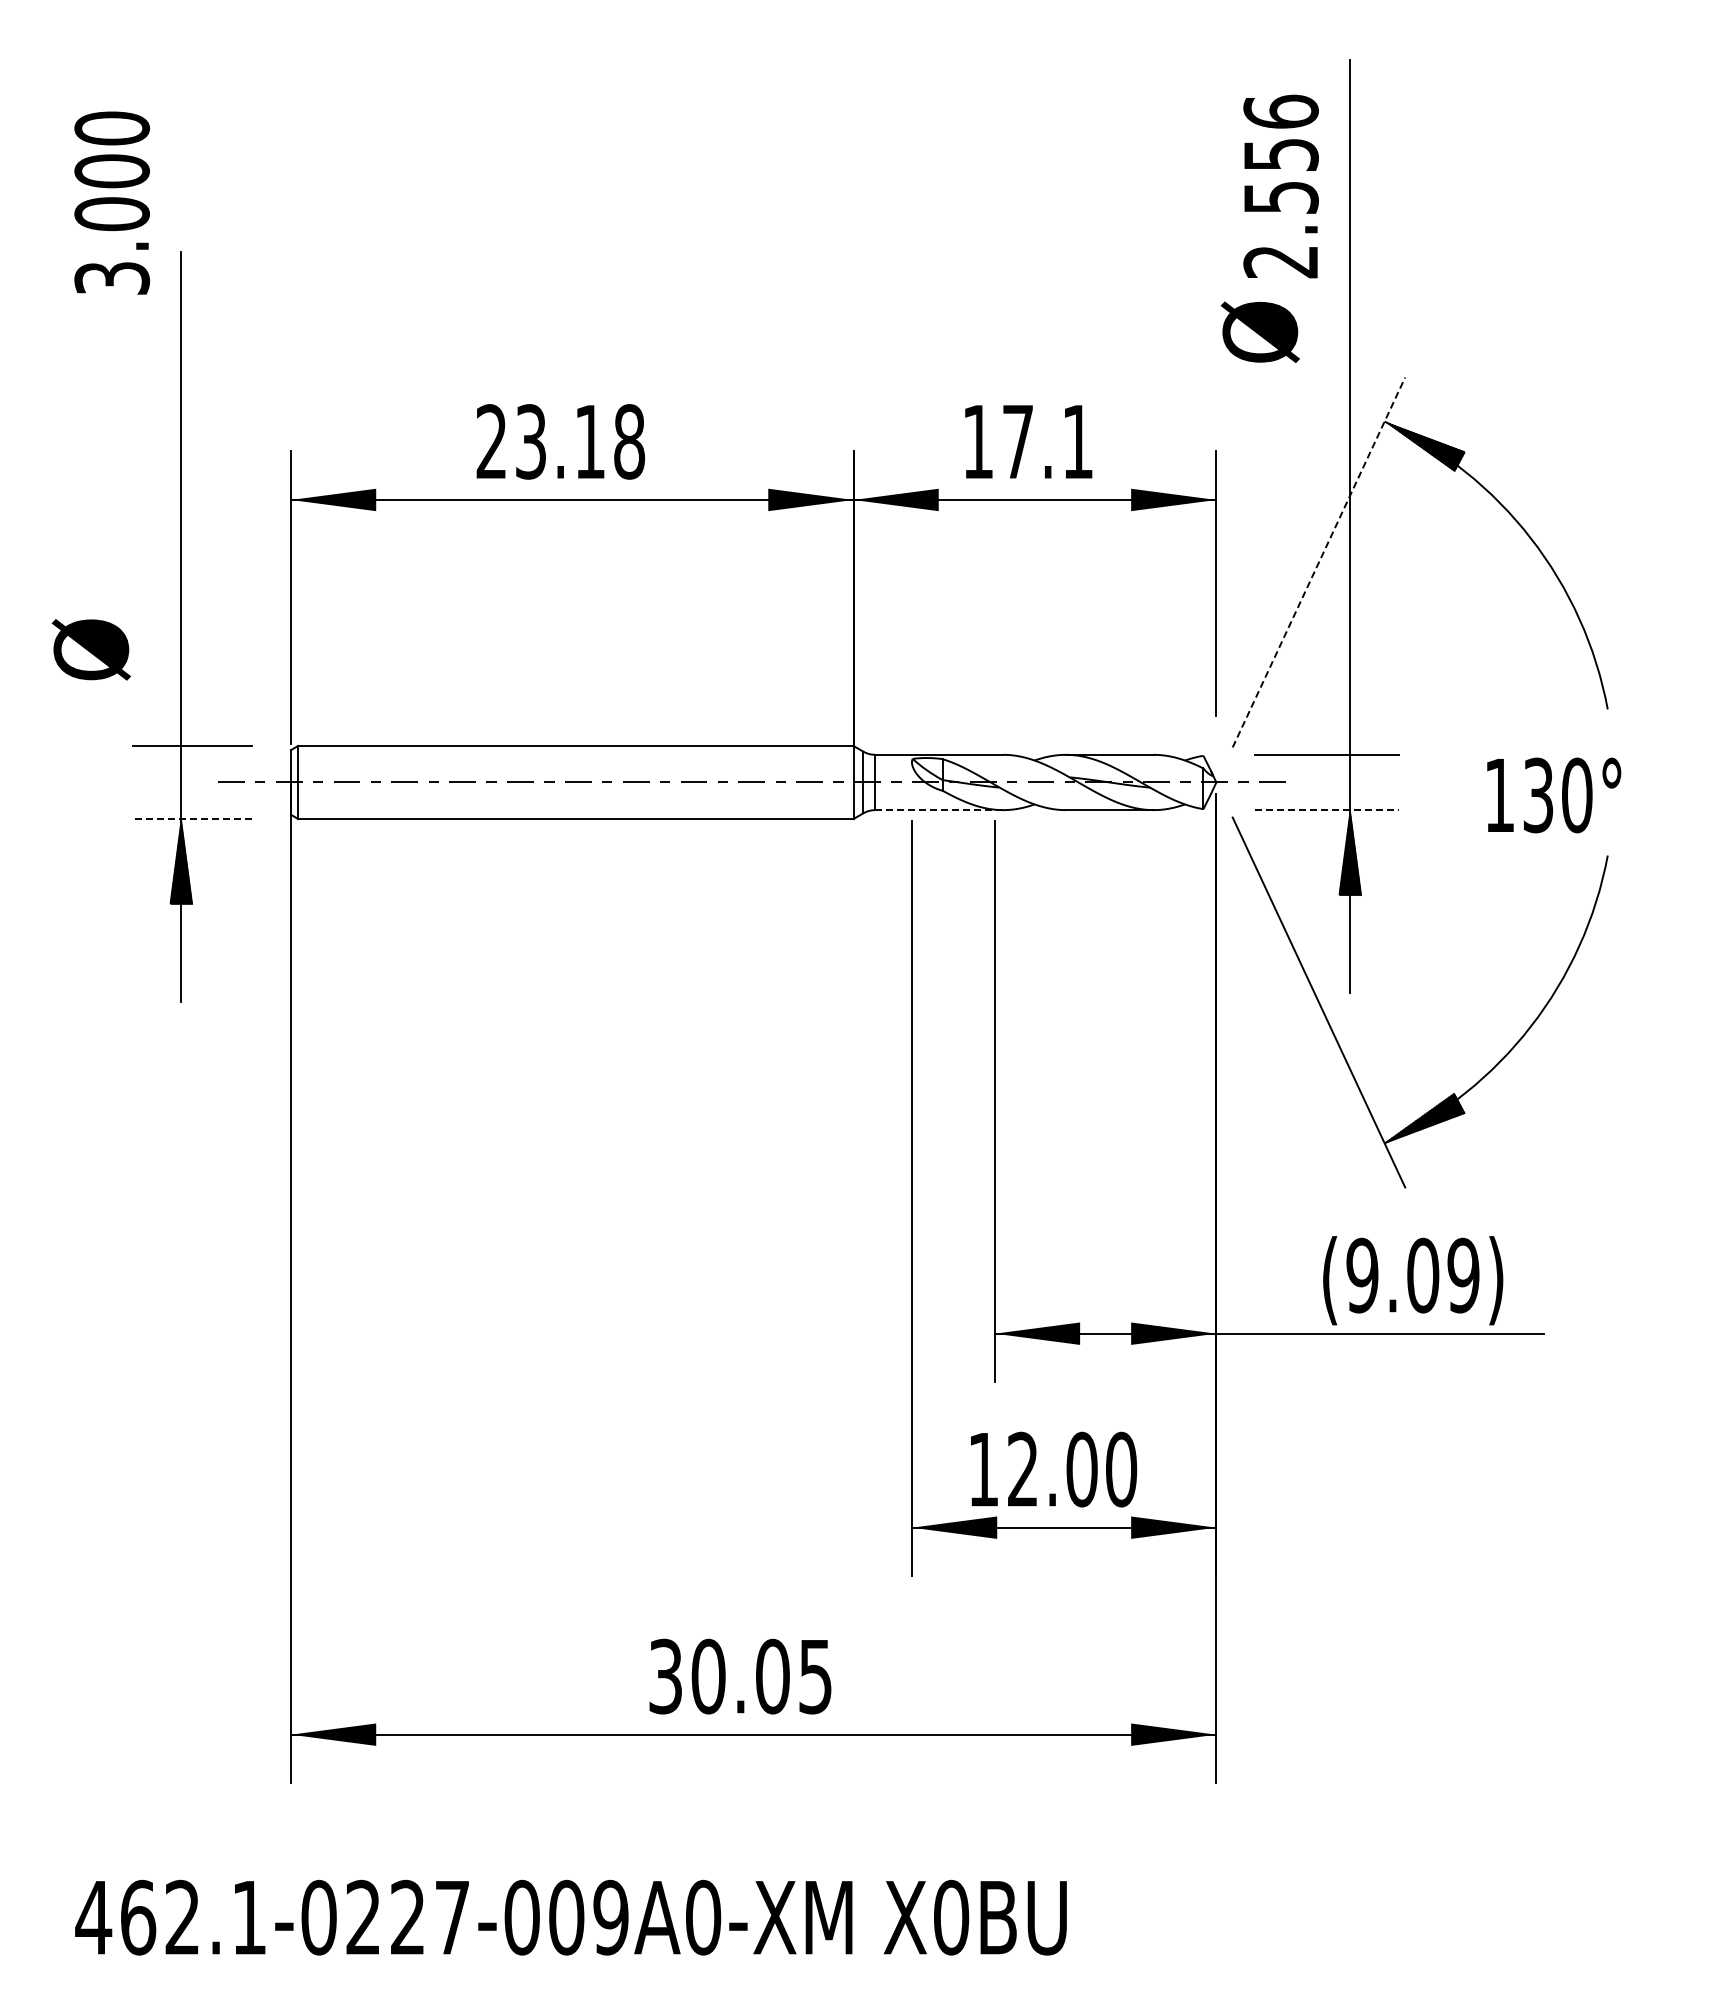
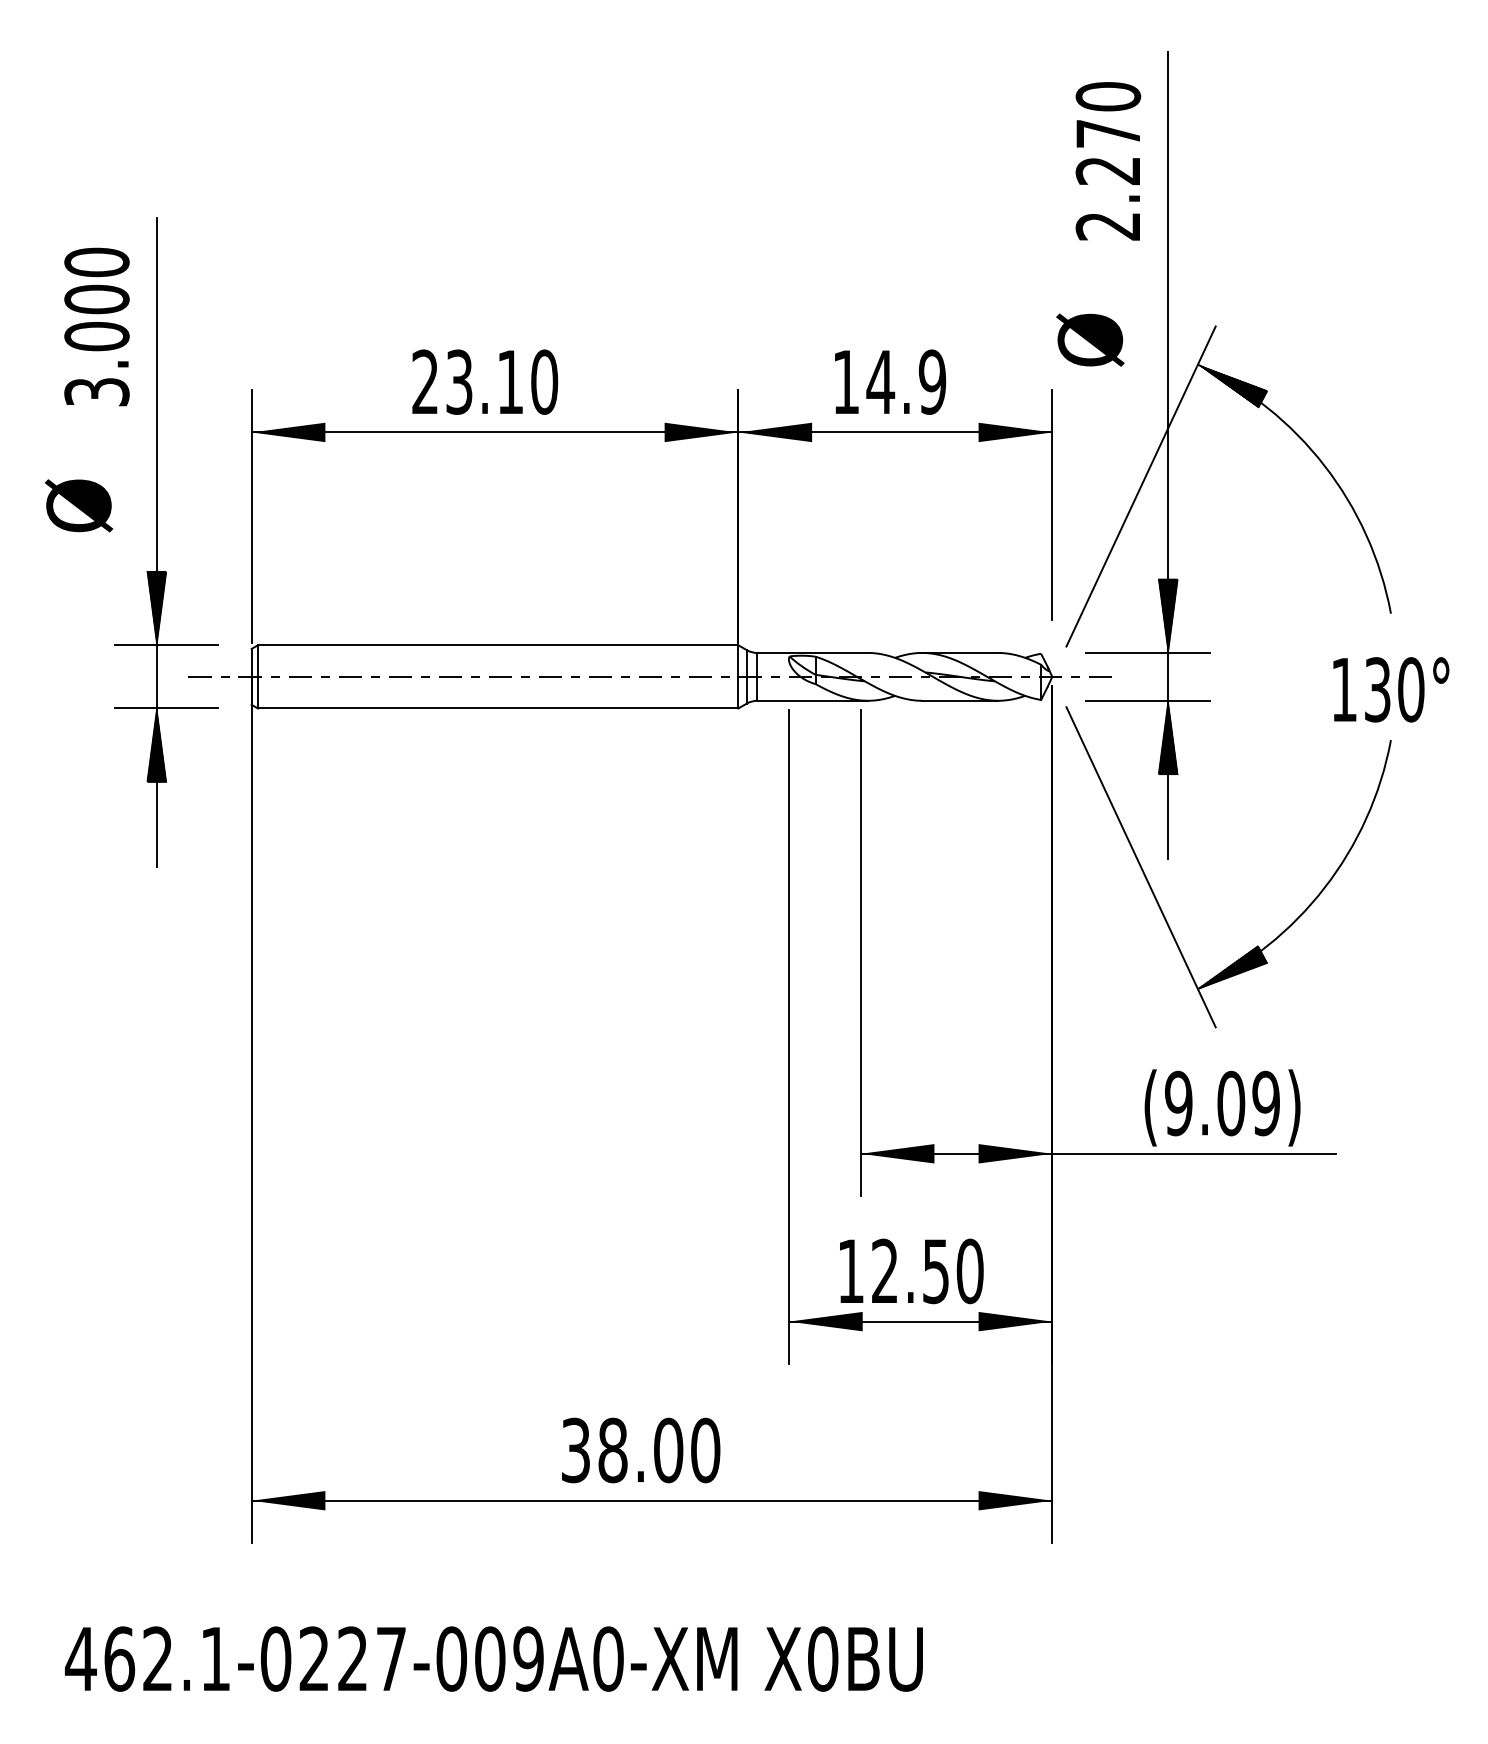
text: (1280, 154) -> (1107, 133), 2.556 -> 2.270
text: (111, 202) -> (96, 326), moved
text: (1259, 331) -> (1089, 339), moved
text: (629, 441) -> (544, 381), 23.18 -> 23.10
text: (1047, 441) -> (906, 381), 17.1 -> 14.9
line: (1319, 562) -> (1141, 486), dashed -> solid
text: (90, 649) -> (78, 505), moved
hatch: (181, 702) -> (156, 607), added
hatch: (1350, 711) -> (1168, 615), added
text: (1554, 795) -> (1391, 689), moved
line: (939, 810) -> (812, 701), dashed -> solid
line: (1327, 810) -> (1148, 701), dashed -> solid
line: (192, 819) -> (166, 708), dashed -> solid
text: (1081, 1469) -> (935, 1271), 12.00 -> 12.50
text: (761, 1676) -> (658, 1450), 30.05 -> 38.00

